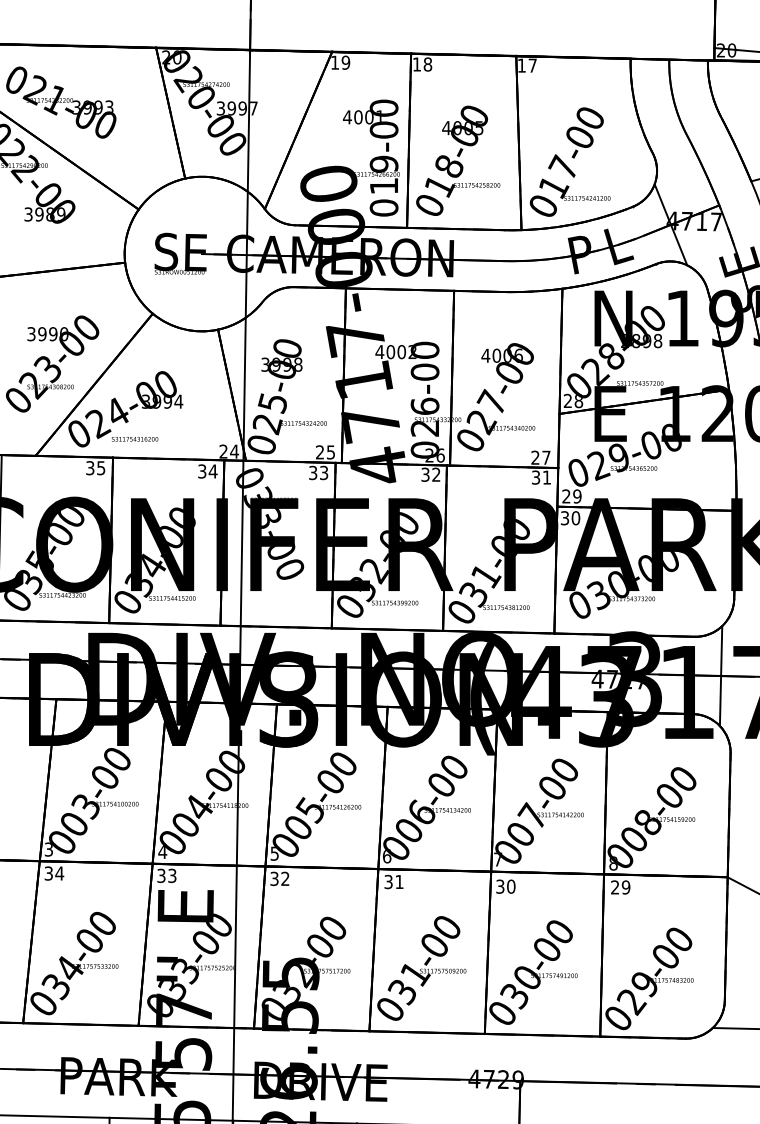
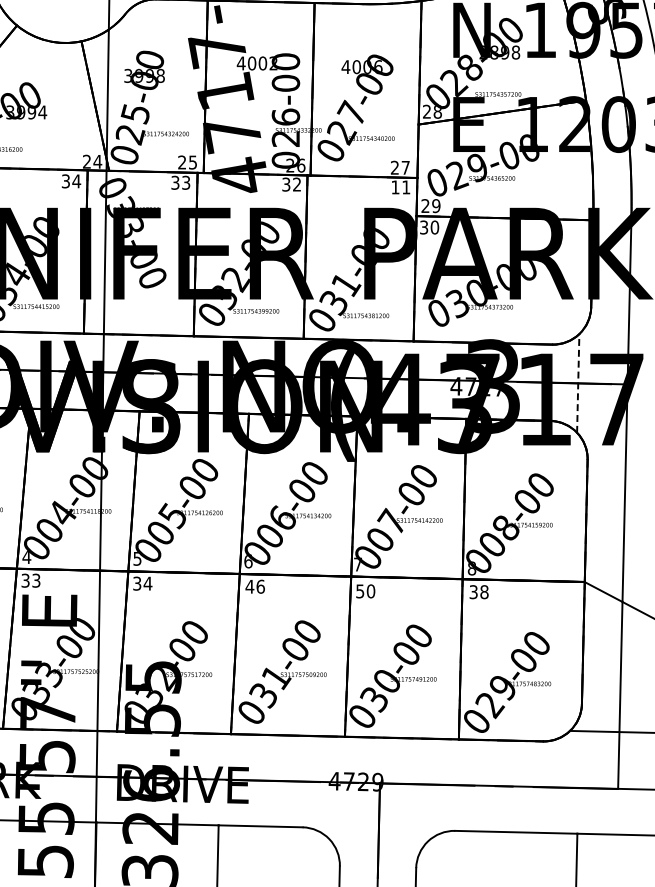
text: (536, 477) -> (395, 187), 31 -> 11
line: (721, 676) -> (578, 383), solid -> dashed
text: (284, 878) -> (147, 583), 32 -> 34
text: (393, 881) -> (254, 586), 31 -> 46
text: (500, 886) -> (360, 591), 30 -> 50
text: (620, 887) -> (478, 592), 29 -> 38

